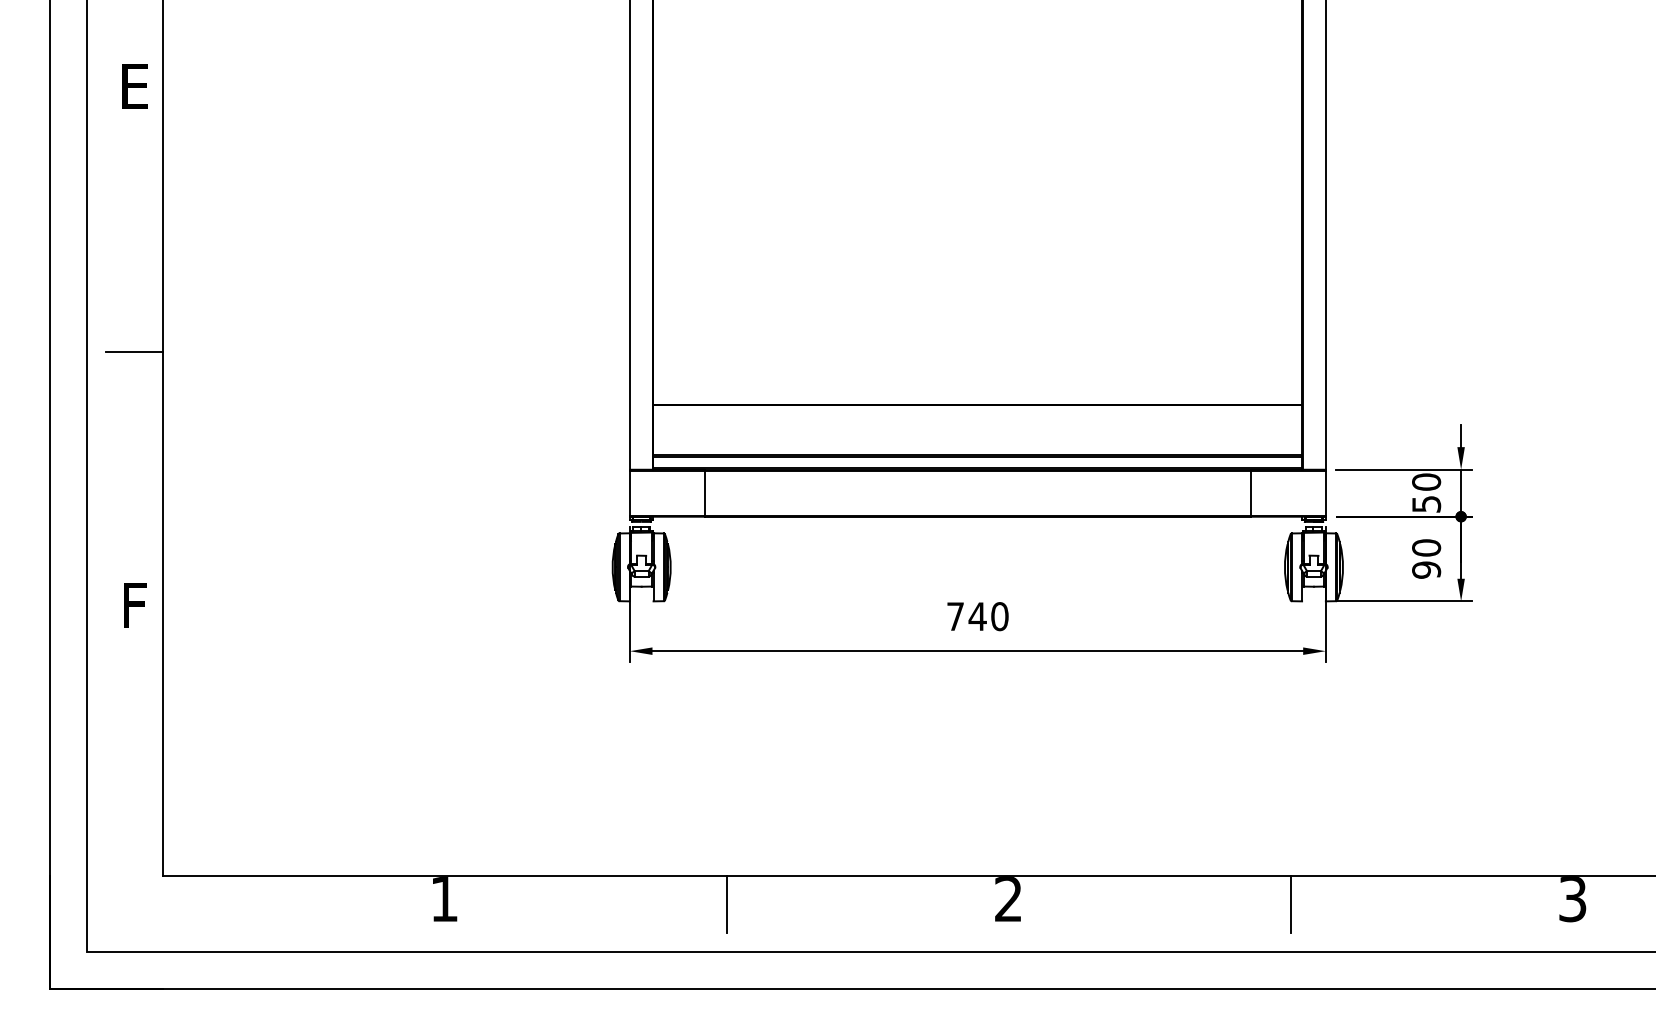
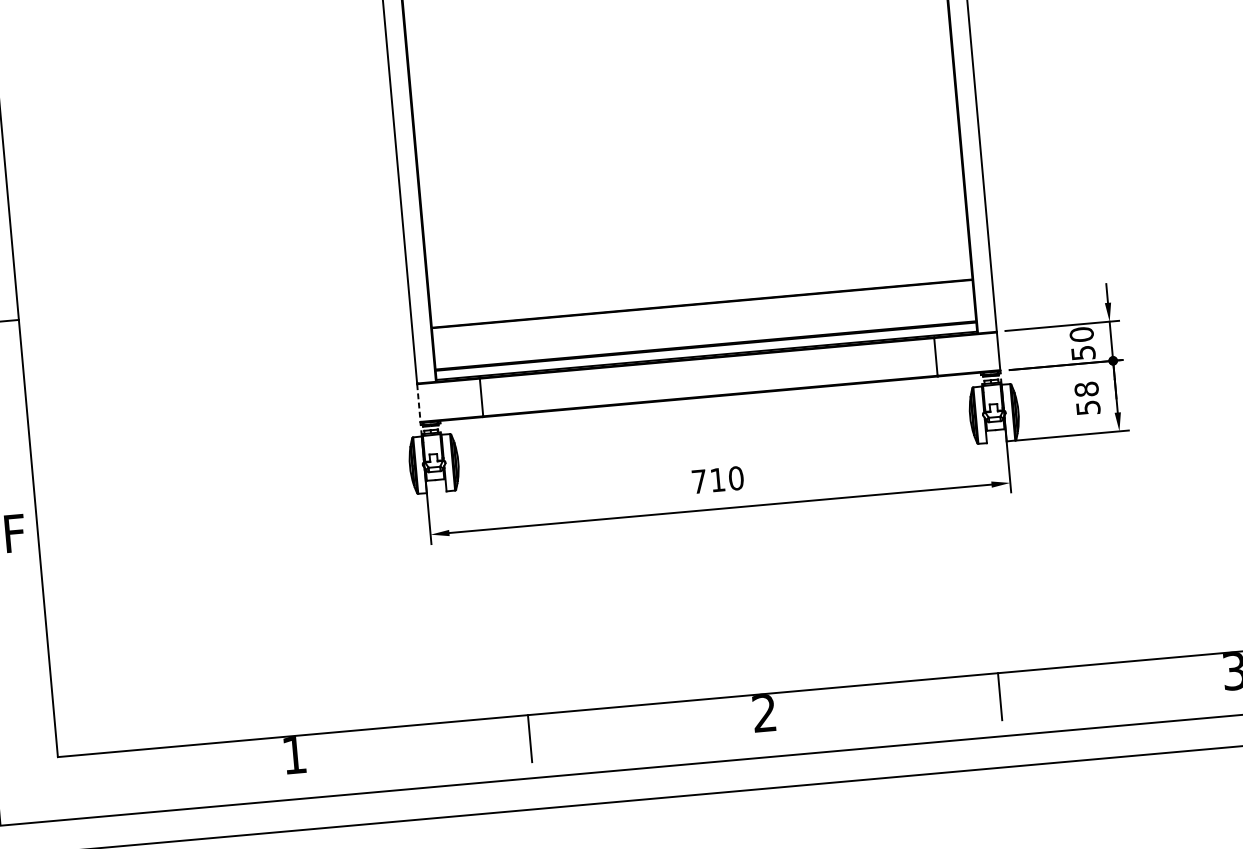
line: (629, 493) -> (418, 403), solid -> dashed
text: (1426, 558) -> (1087, 398), 90 -> 58
text: (977, 616) -> (717, 479), 740 -> 710

